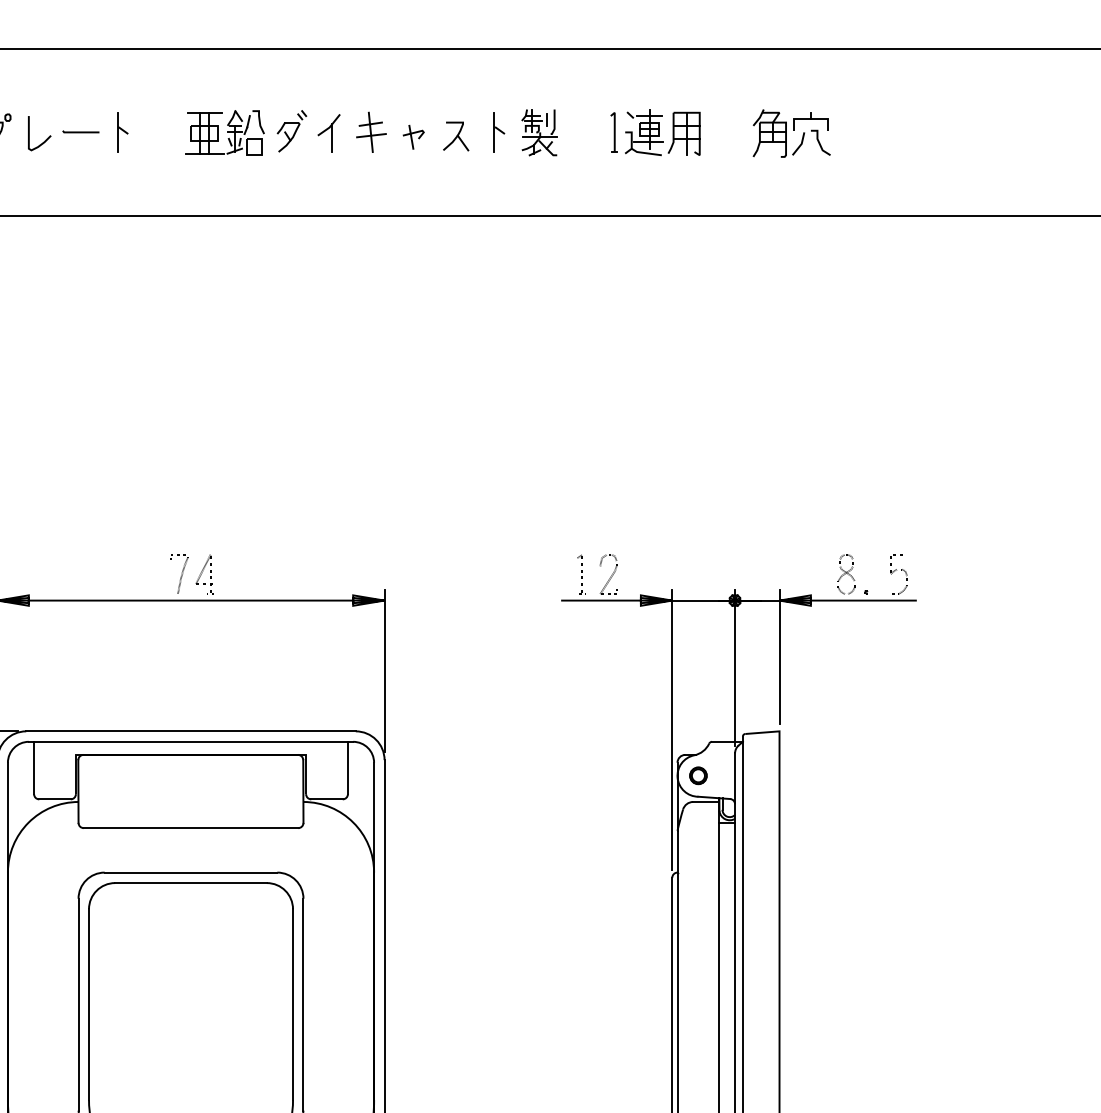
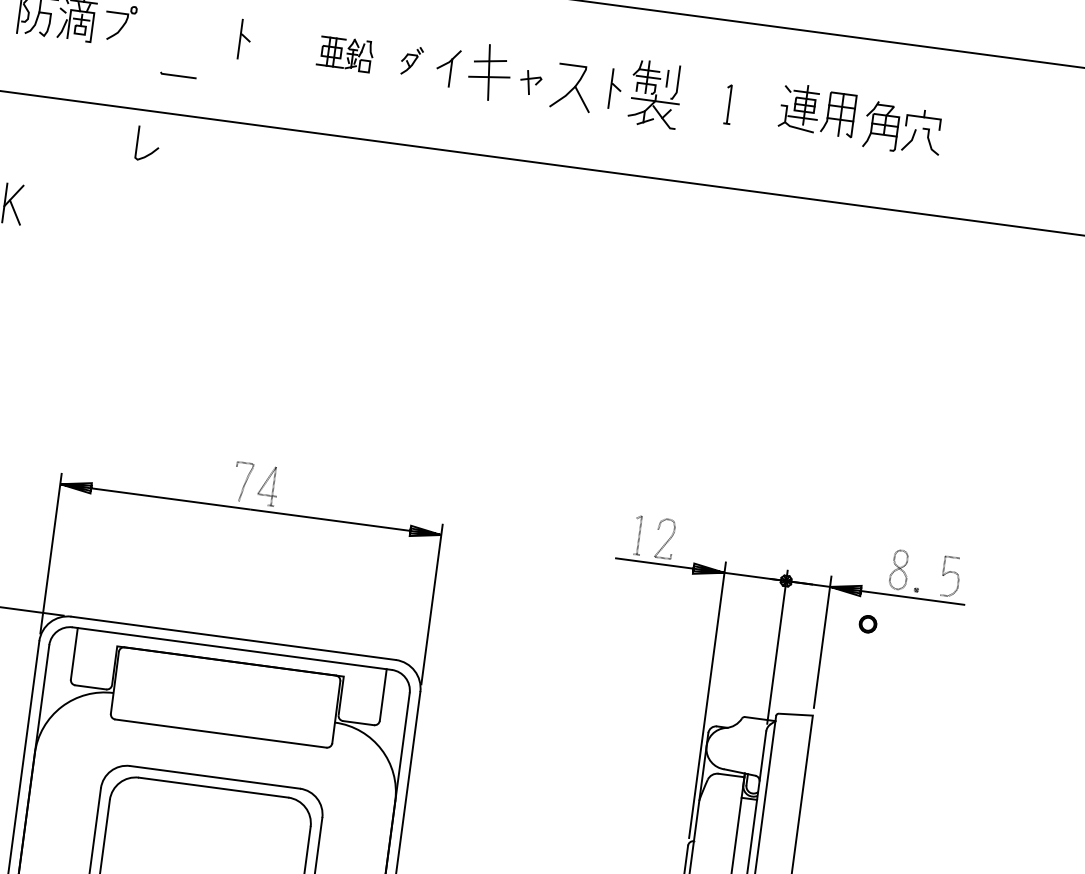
line: (80, 131) -> (178, 75), moved
part: (291, 131) -> (411, 61), size x0.7
part: (371, 131) -> (490, 71), size x1.4
part: (224, 132) -> (345, 53), size x0.7
part: (539, 132) -> (655, 94), size x1.4
part: (662, 132) -> (817, 110), moved
part: (456, 136) -> (573, 87), size x1.6
curve: (45, 139) -> (152, 150), moved
part: (698, 775) -> (868, 623), moved

